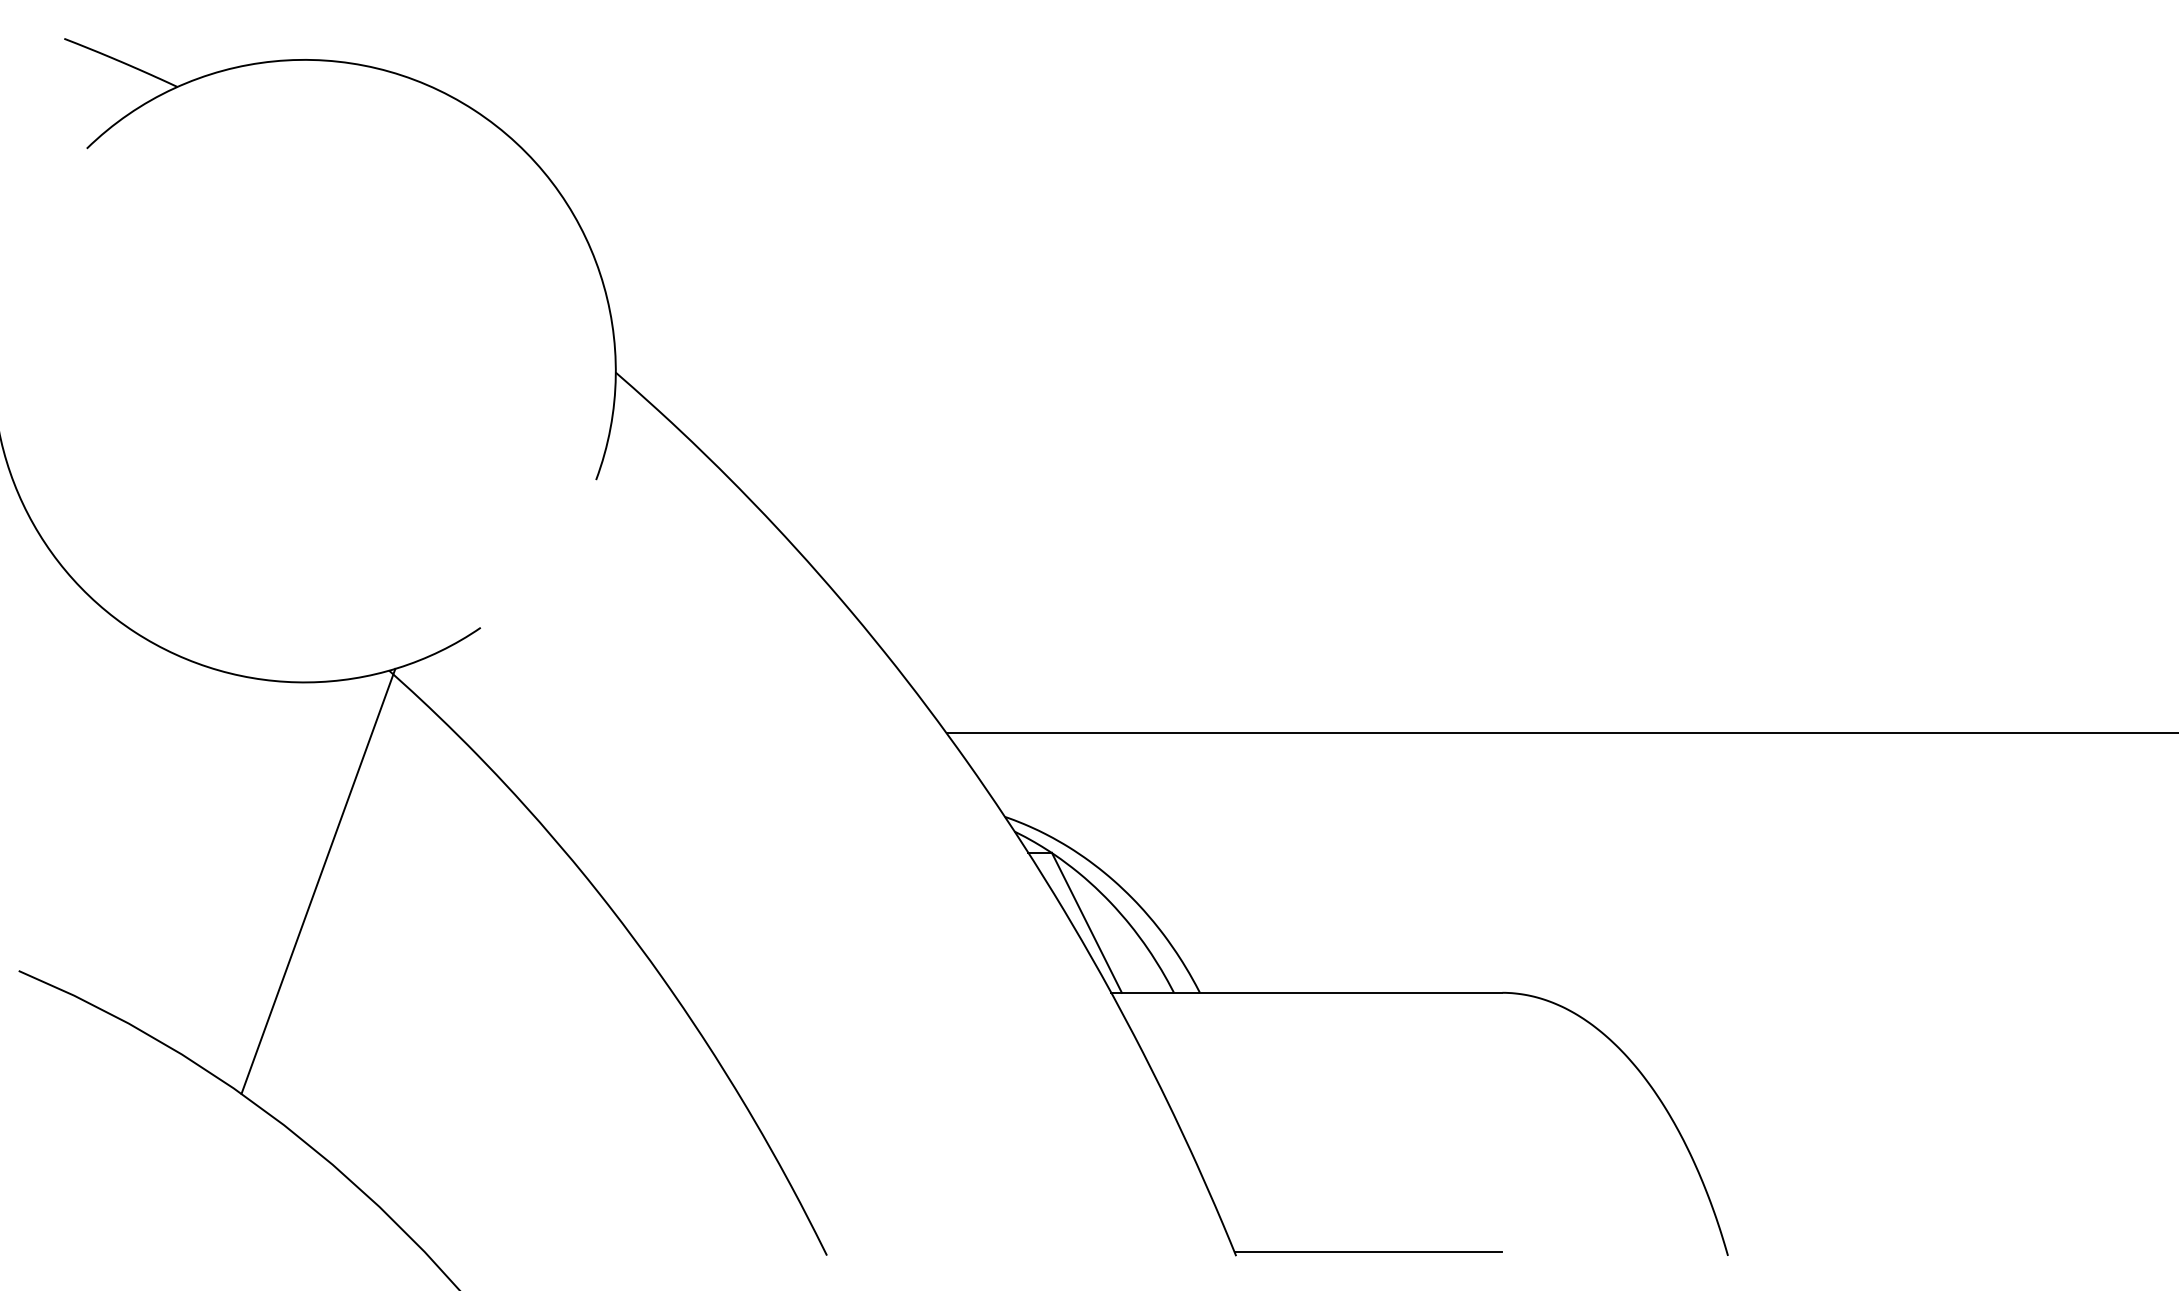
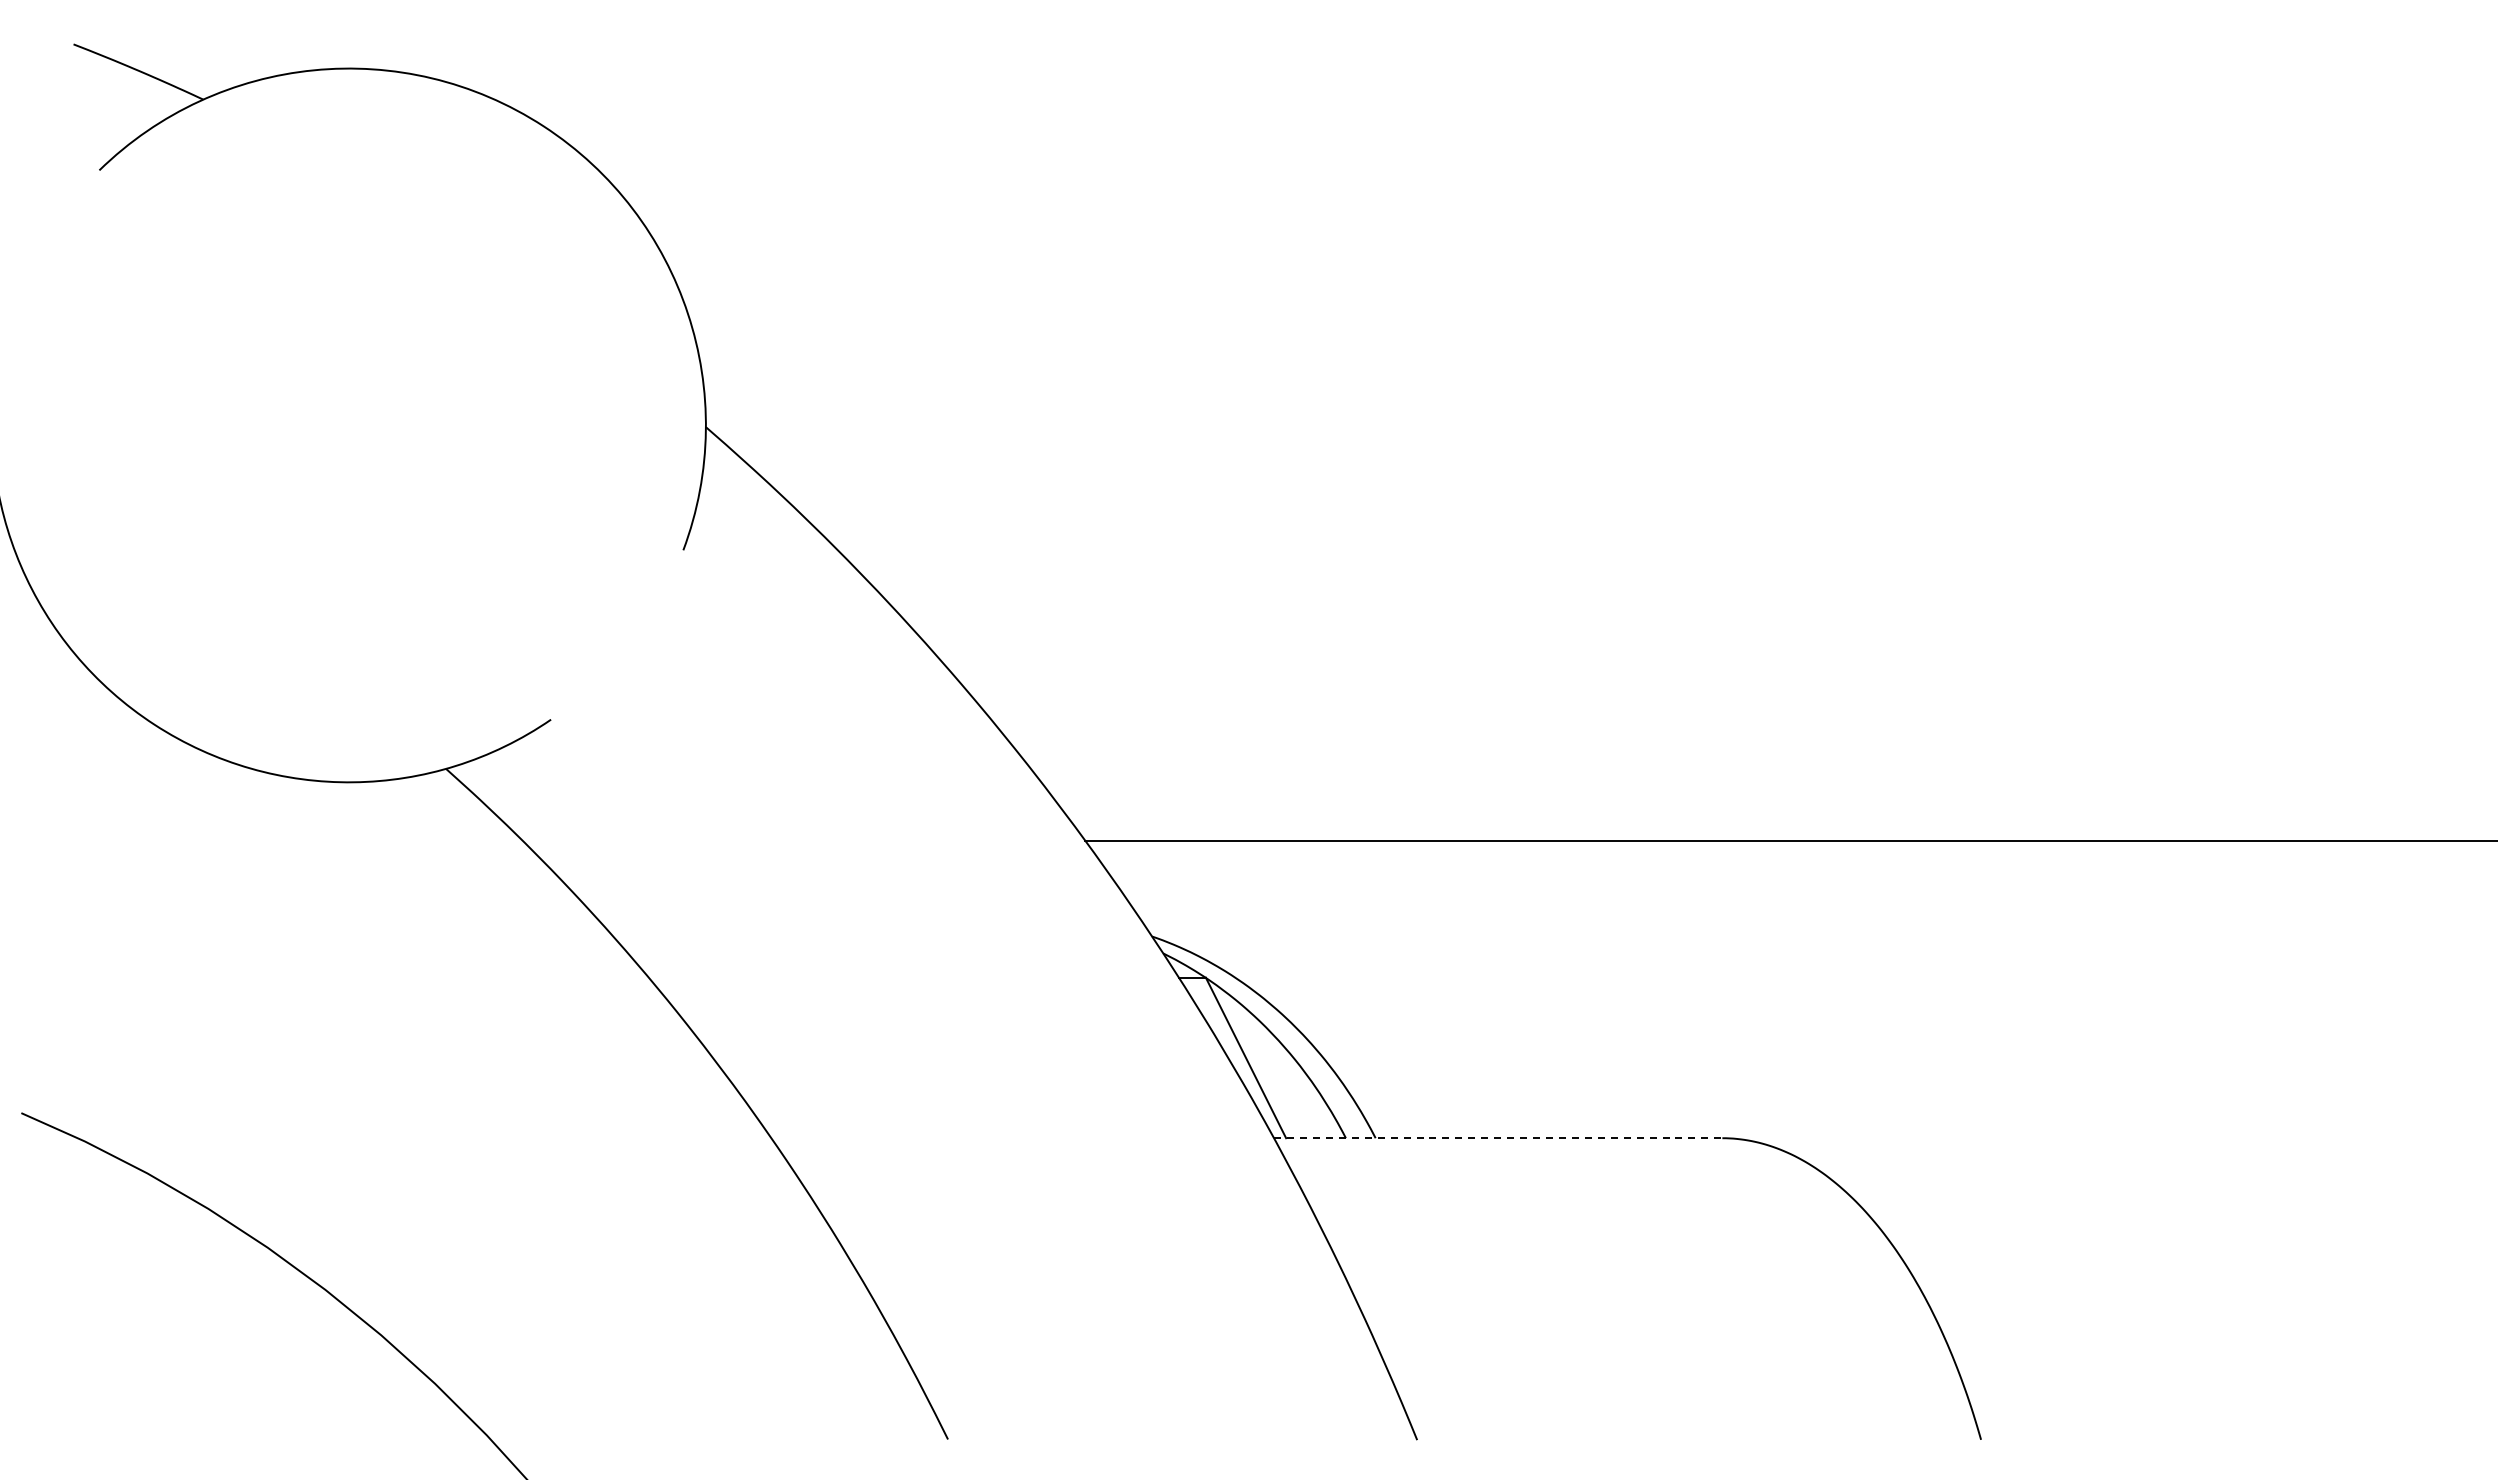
line: (318, 881) -> (364, 1010), removed
line: (1307, 993) -> (1498, 1138), solid -> dashed
line: (1368, 1252) -> (1568, 1435), removed

